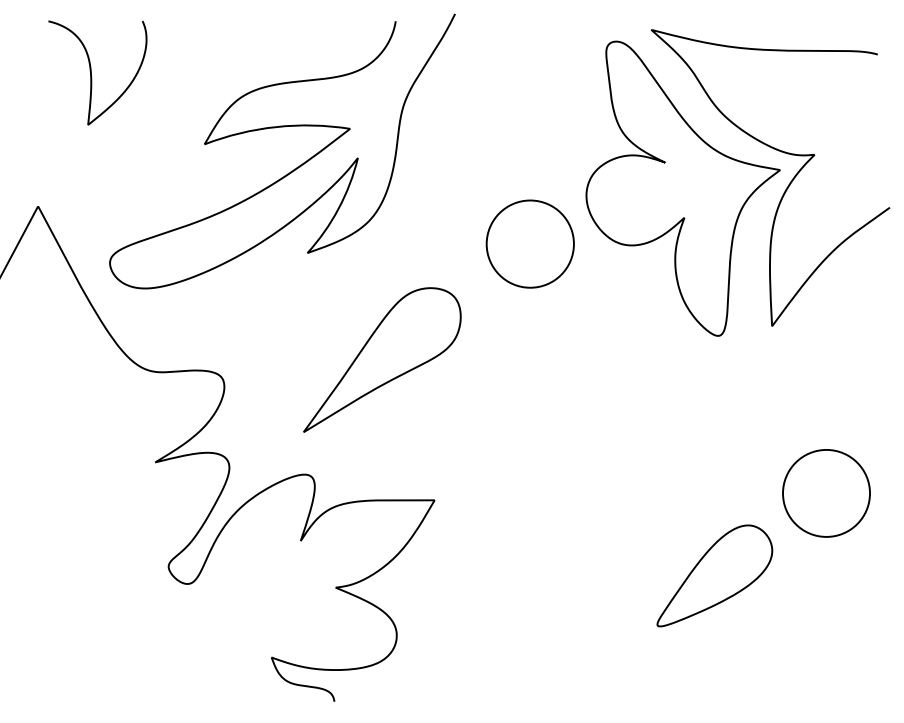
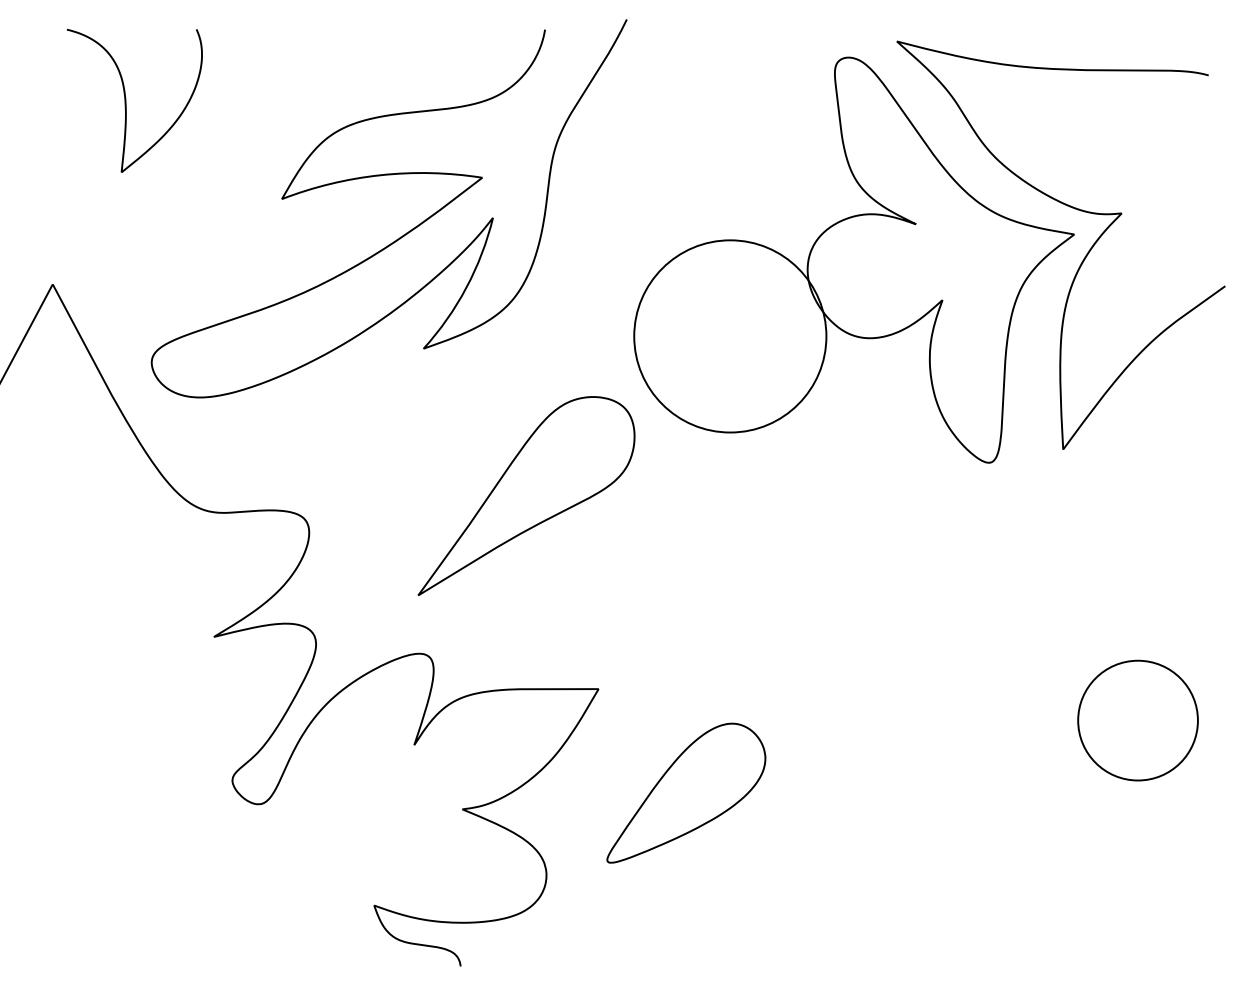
circle: (530, 244) -> (730, 336), size x1.6
circle: (826, 493) -> (1137, 720), moved
part: (714, 575) -> (686, 792), moved

